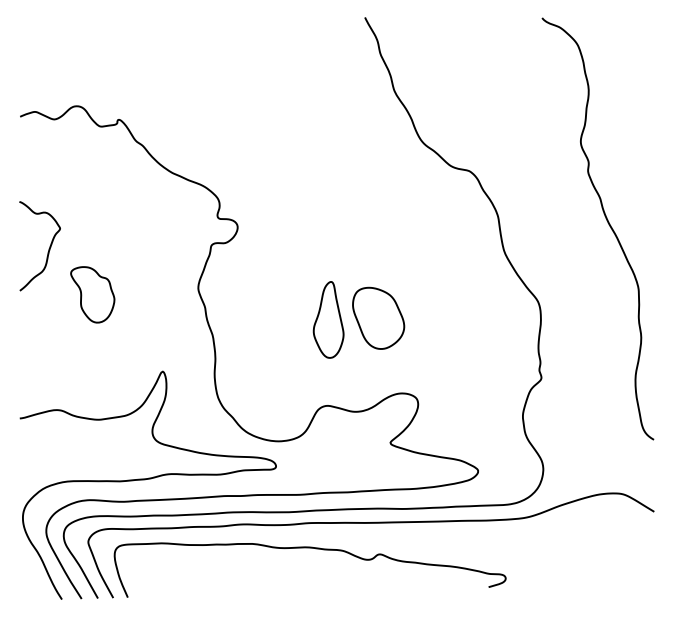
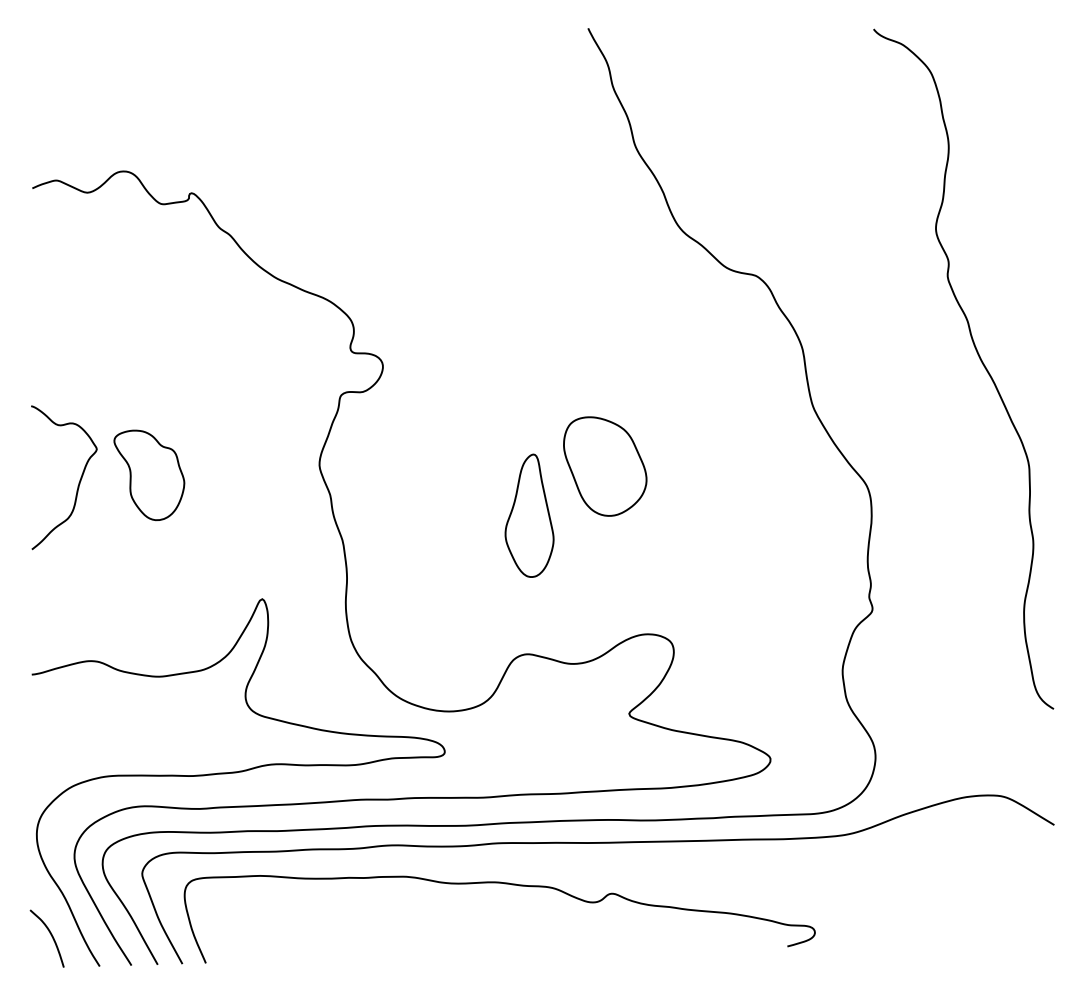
curve: (48, 248) -> (78, 481), moved
part: (378, 317) -> (605, 465), moved
curve: (31, 581) -> (50, 937), added

